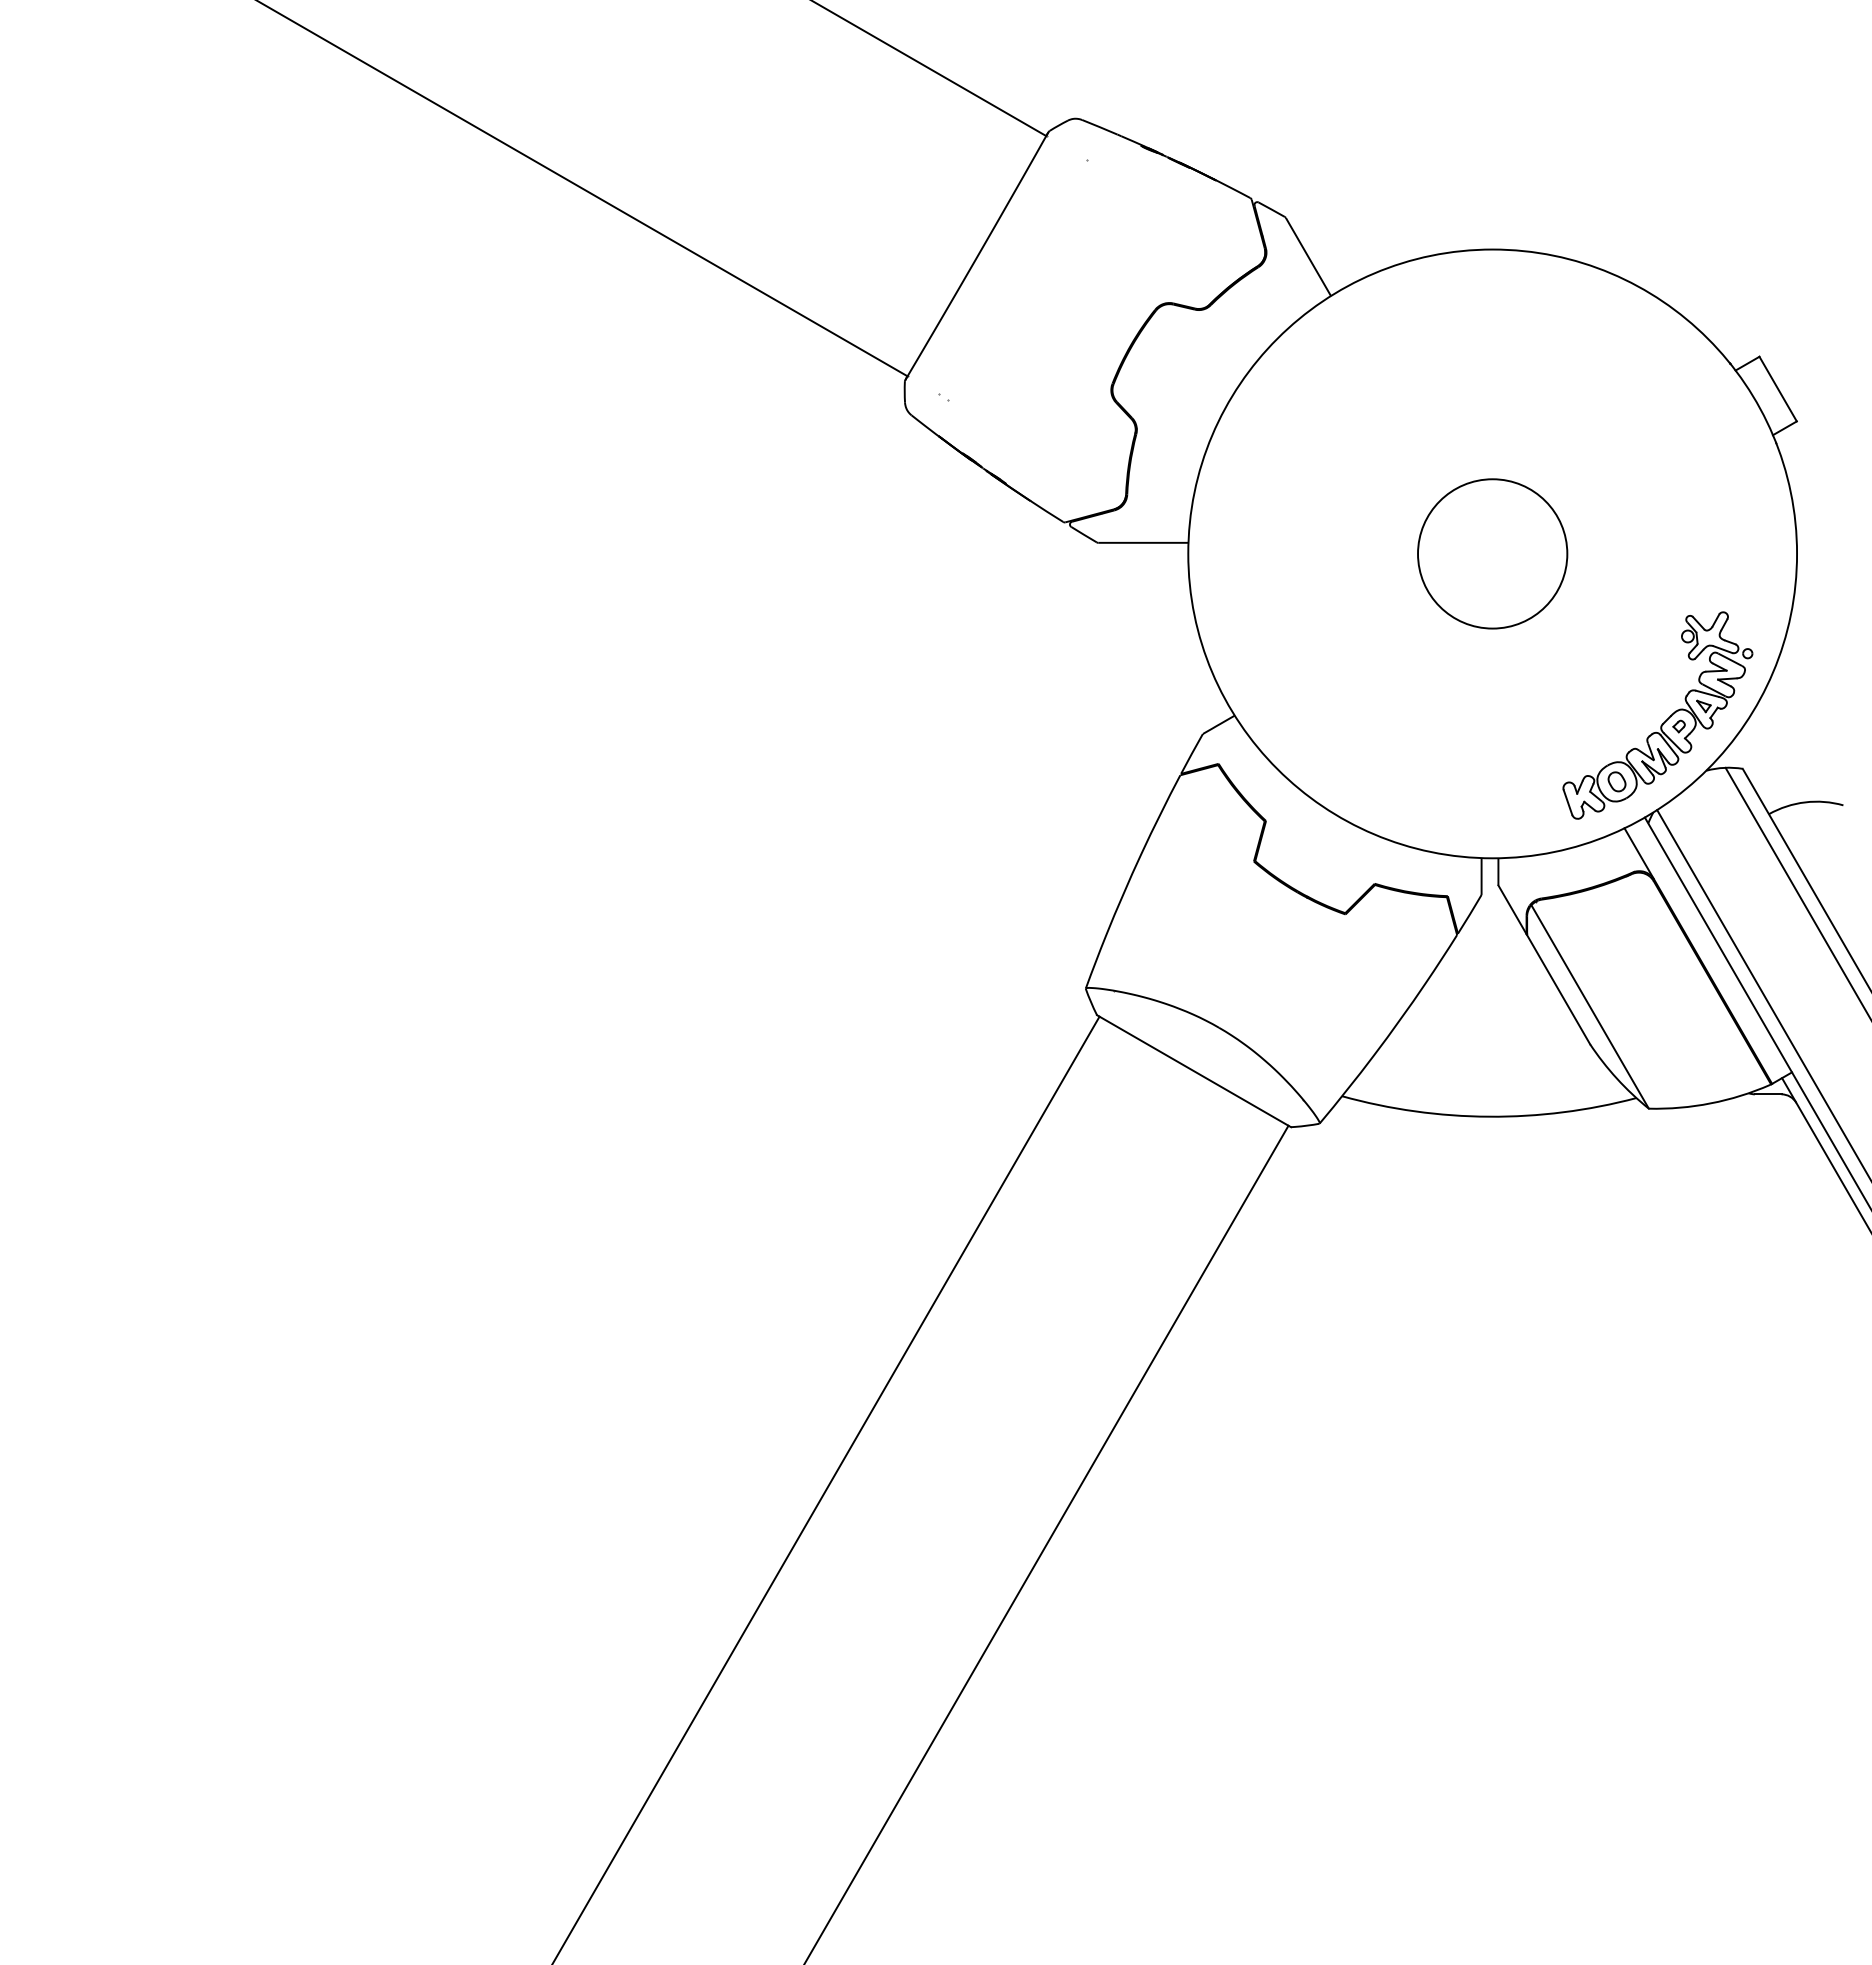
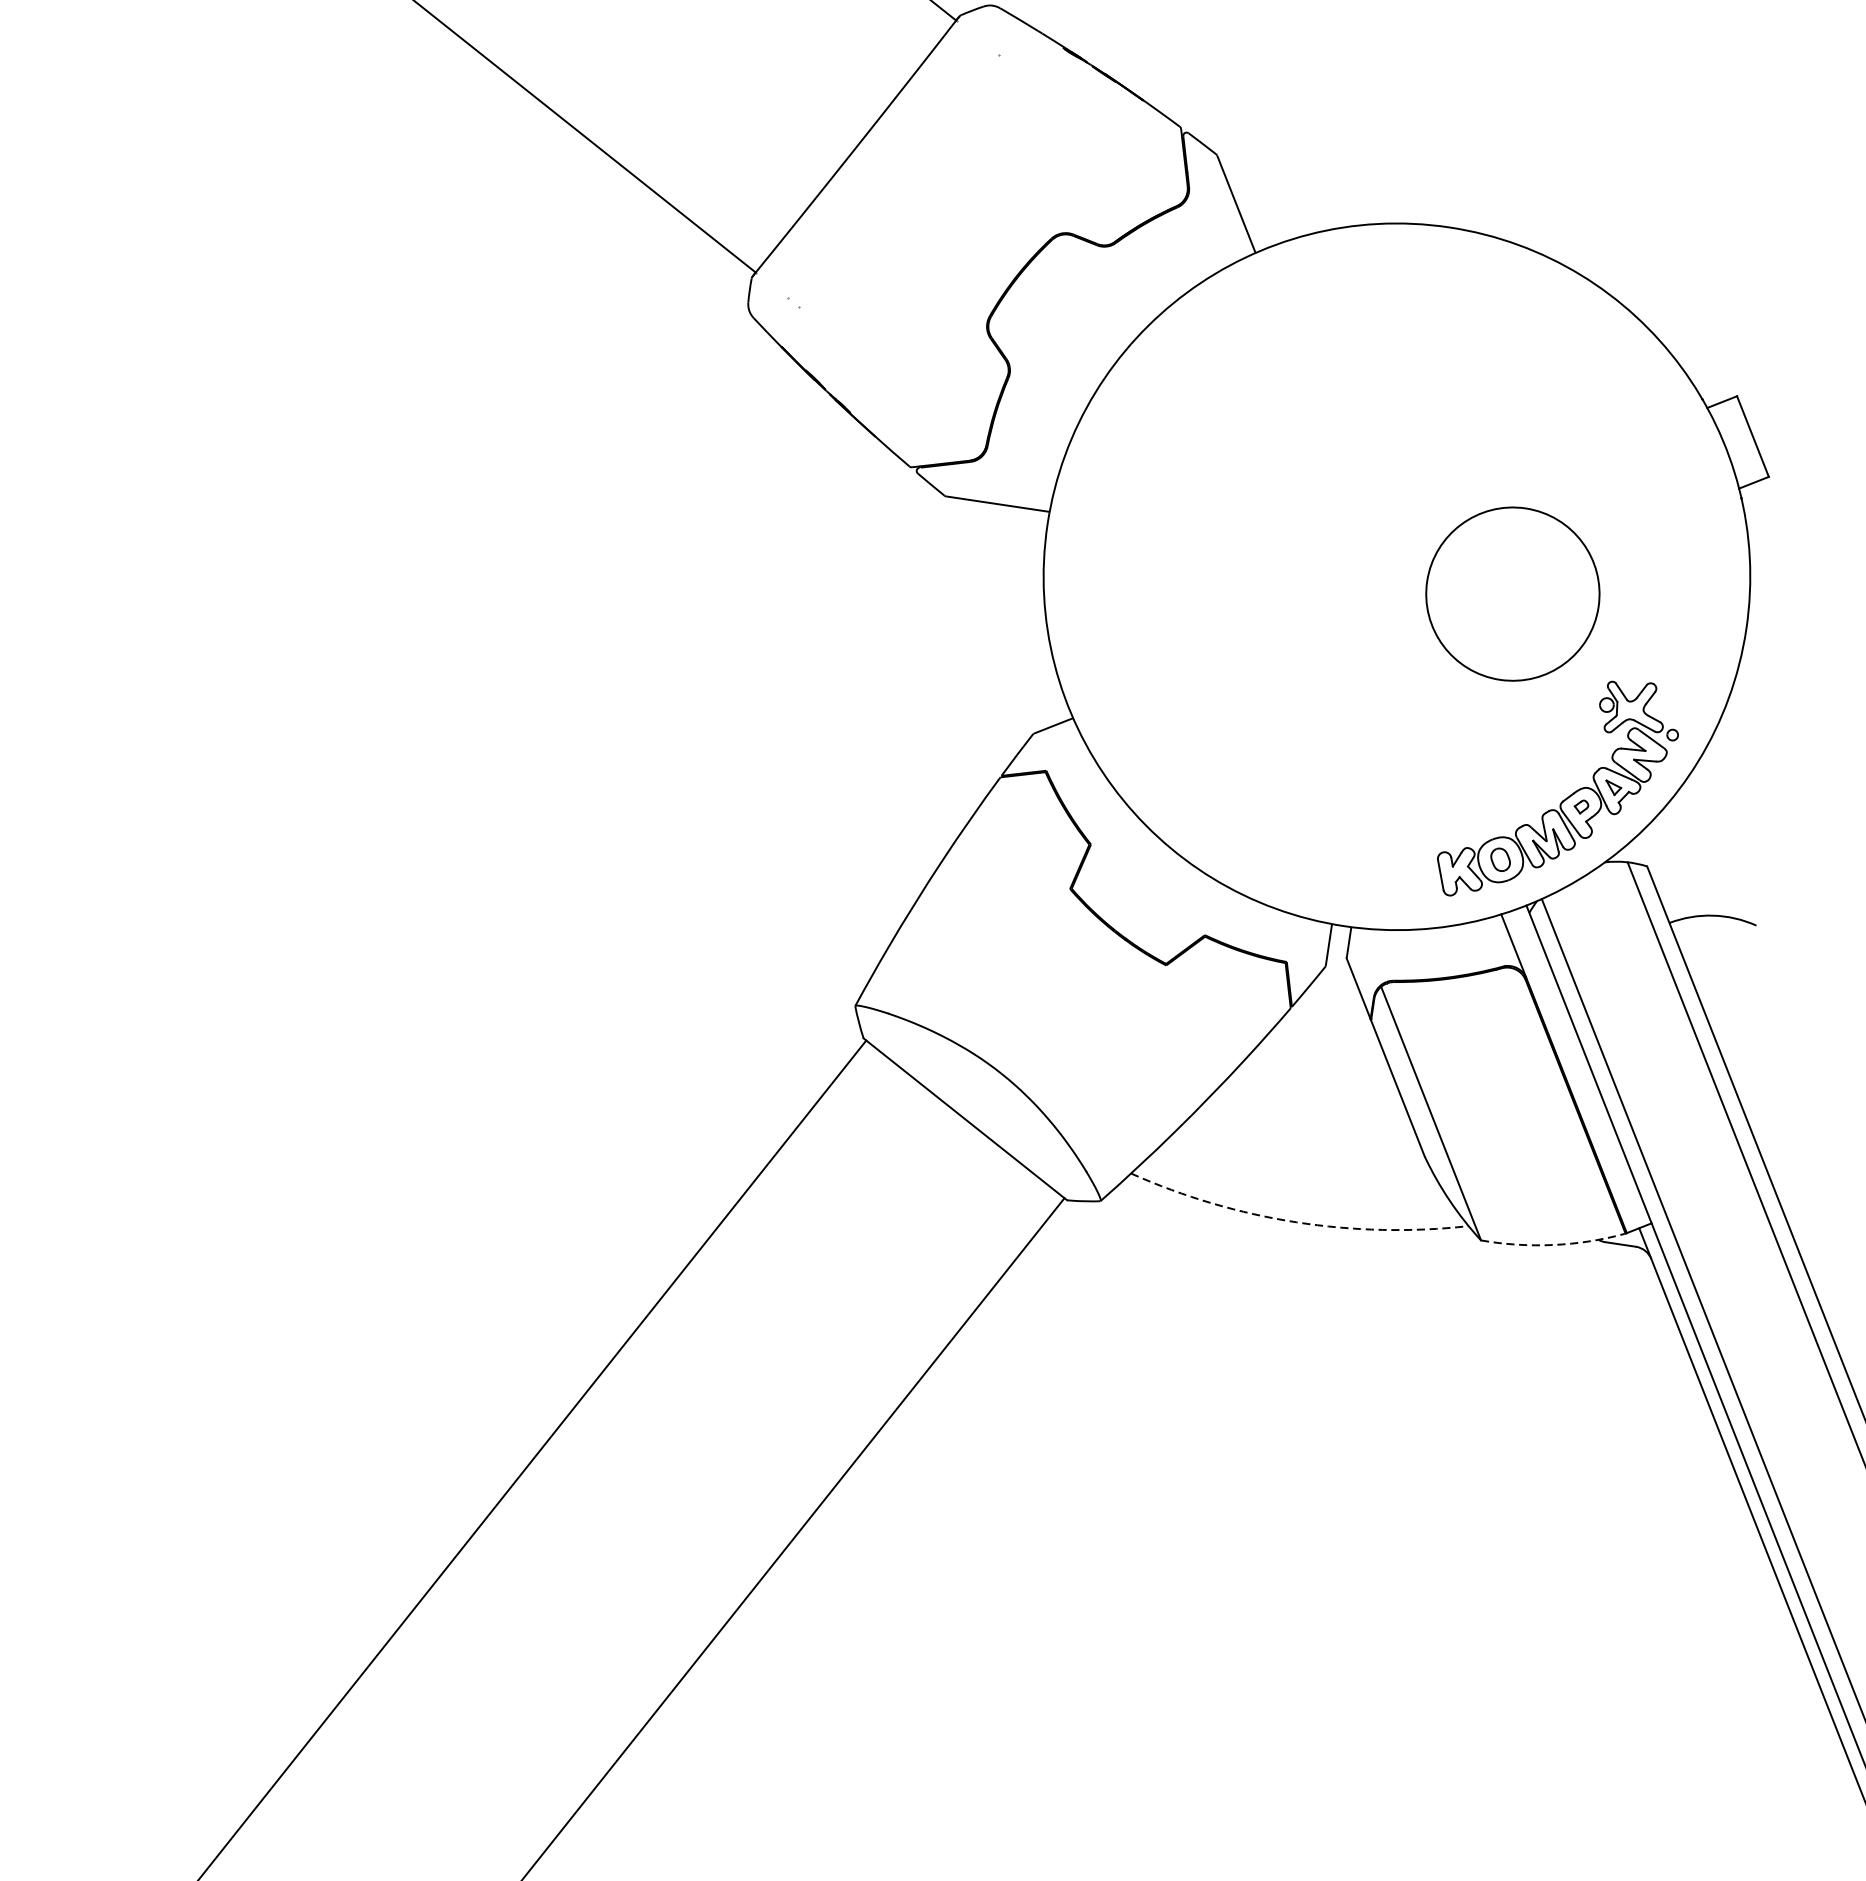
circle: (1492, 553) -> (1512, 593), moved
arc: (1710, 1103) -> (1552, 1245), solid -> dashed
arc: (1489, 1116) -> (1296, 1222), solid -> dashed

